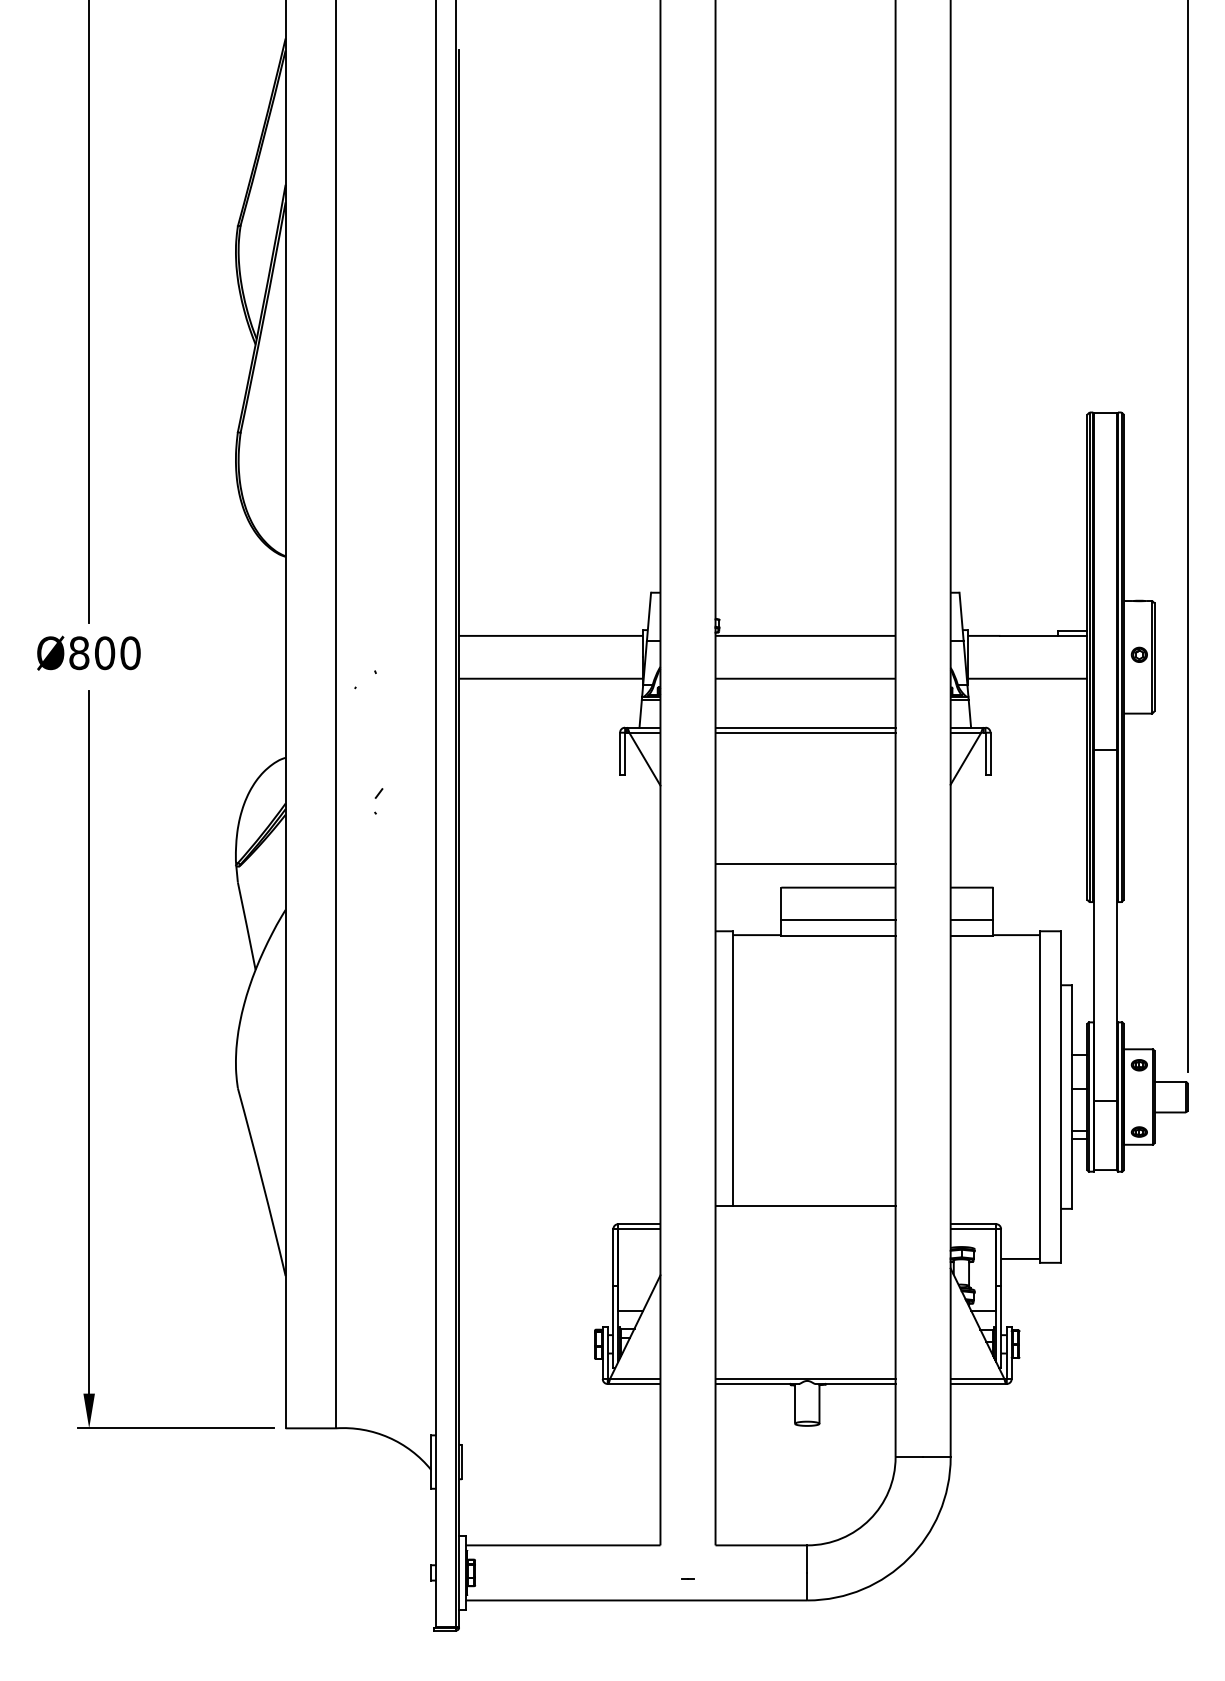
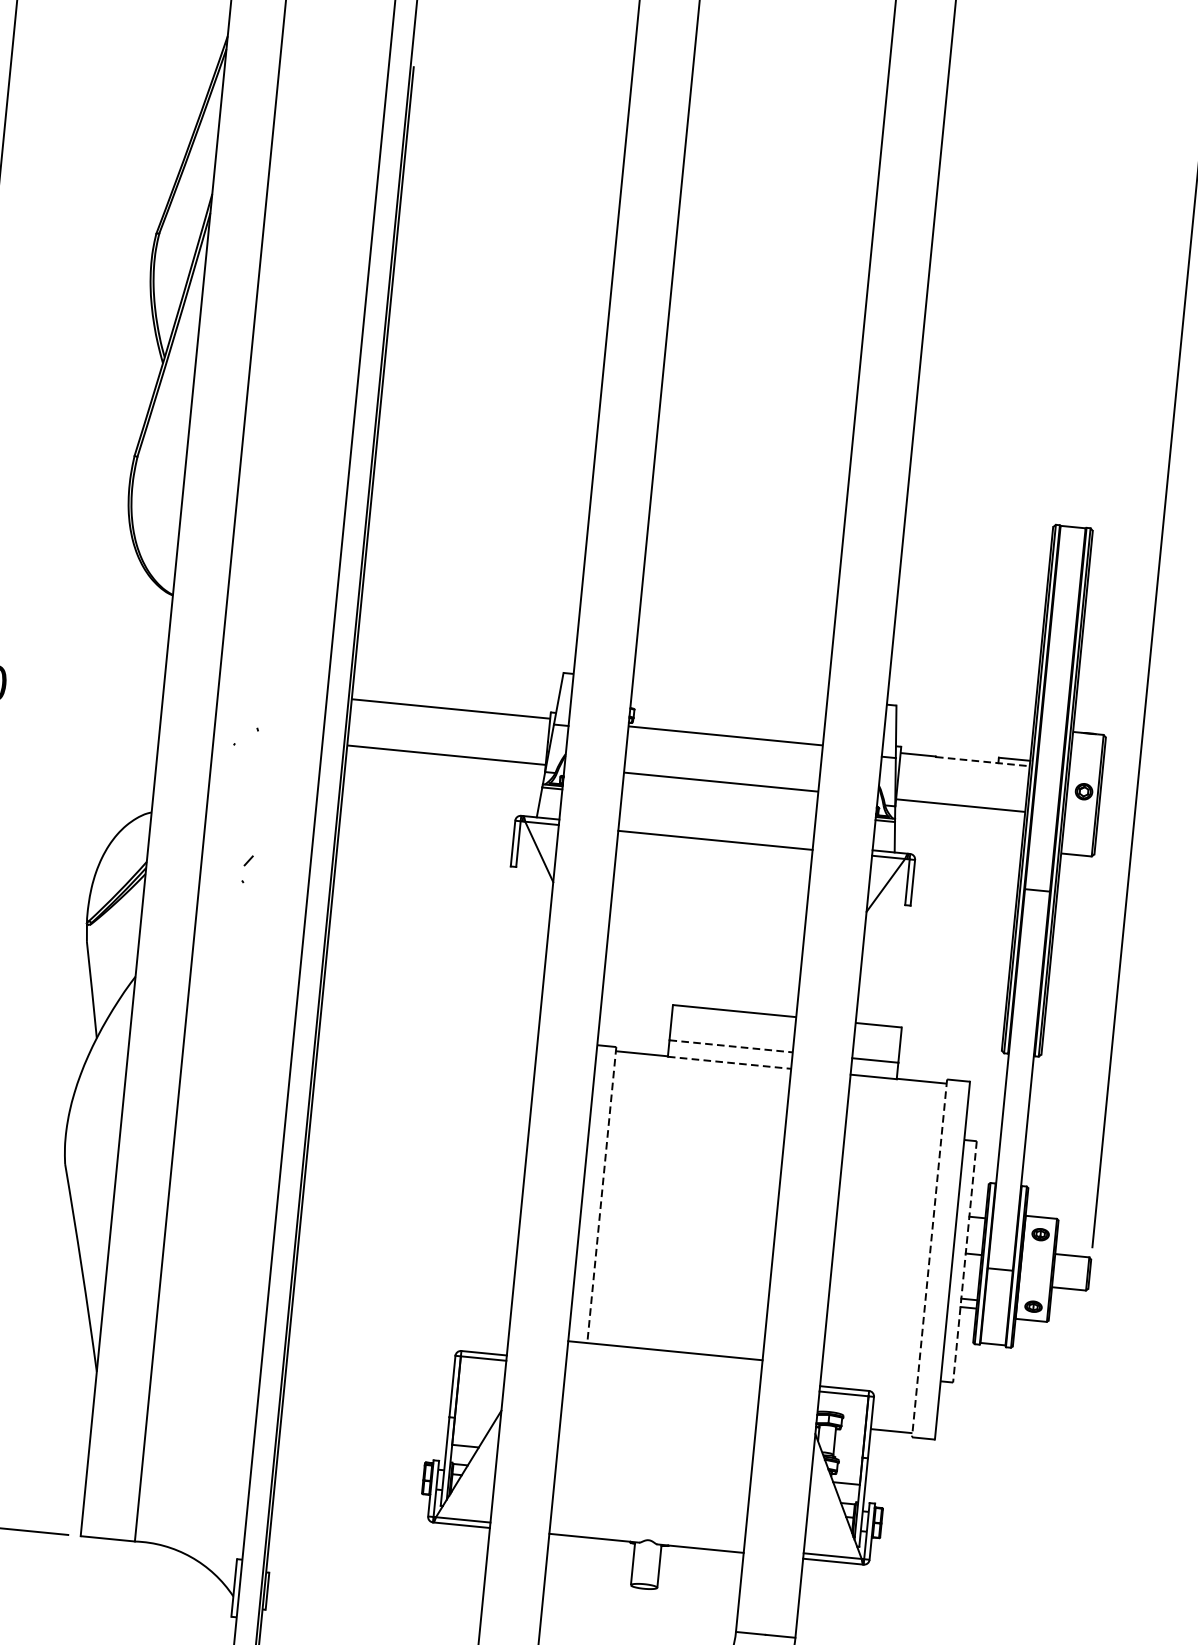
line: (1044, 636) -> (983, 761), solid -> dashed
line: (805, 727) -> (715, 834), removed
line: (805, 863) -> (701, 981), removed
line: (838, 920) -> (731, 1046), solid -> dashed
line: (838, 935) -> (729, 1062), solid -> dashed
line: (733, 1068) -> (602, 1195), solid -> dashed
line: (1039, 1097) -> (929, 1258), solid -> dashed
line: (1072, 1097) -> (964, 1262), solid -> dashed
line: (805, 1378) -> (647, 1537), removed

